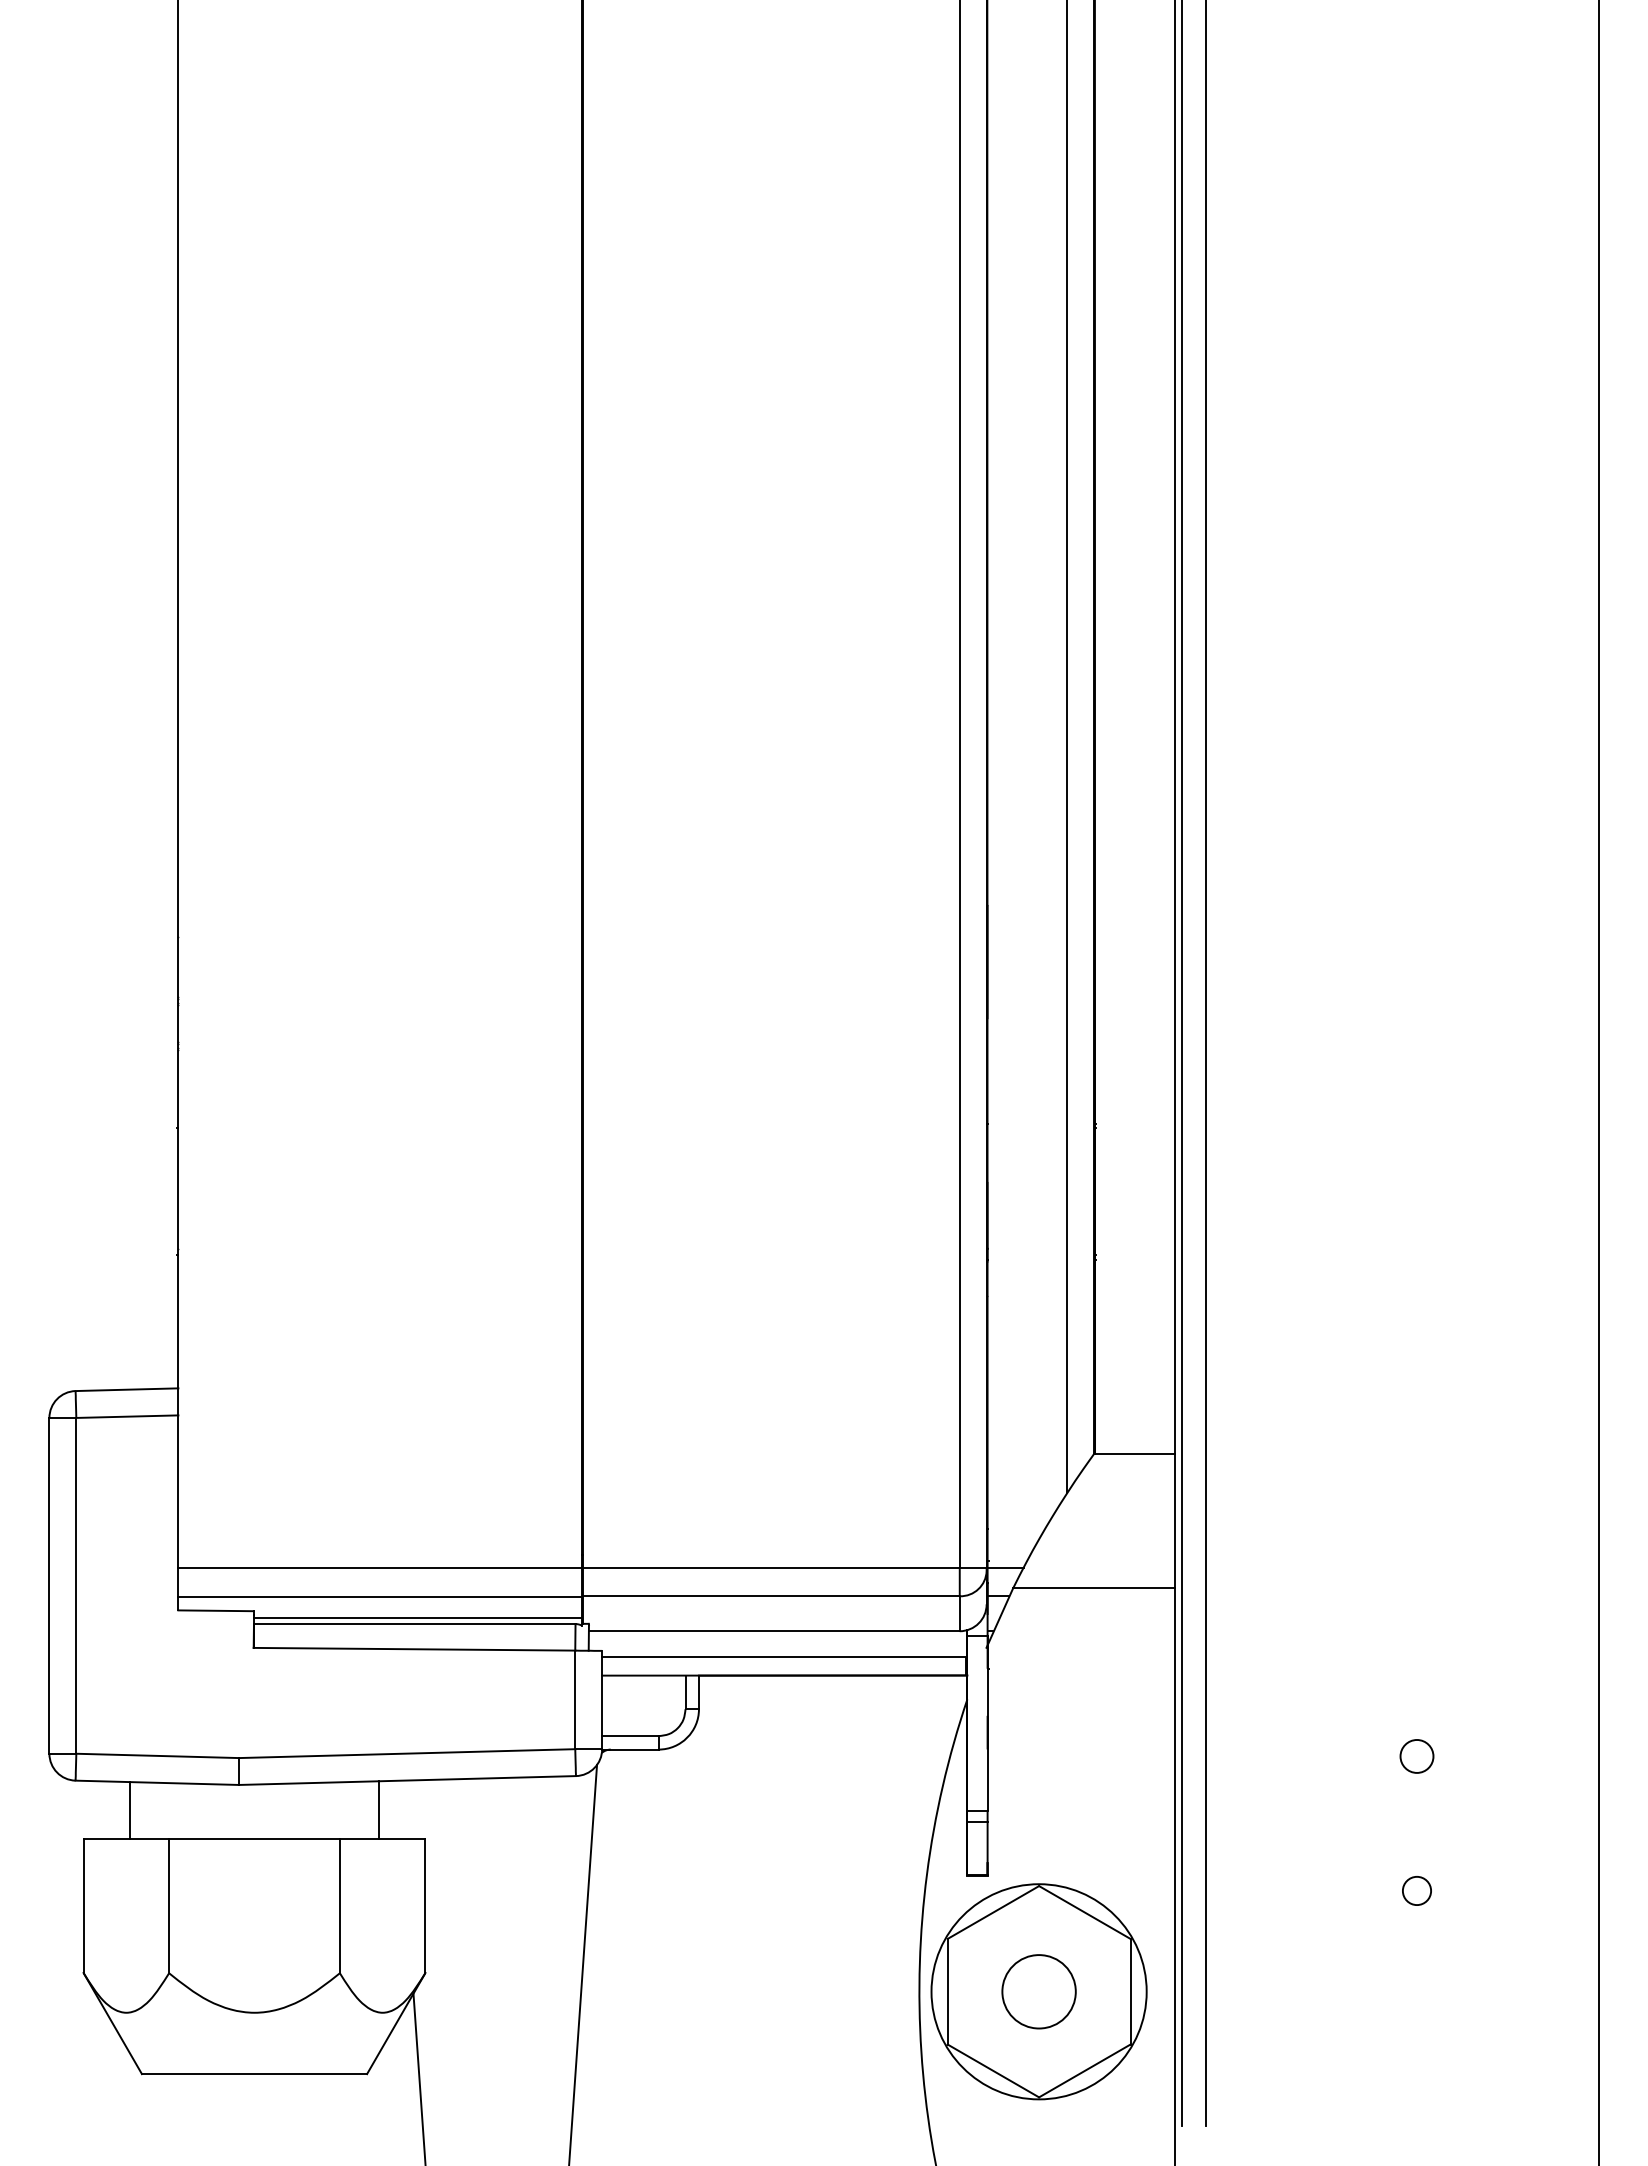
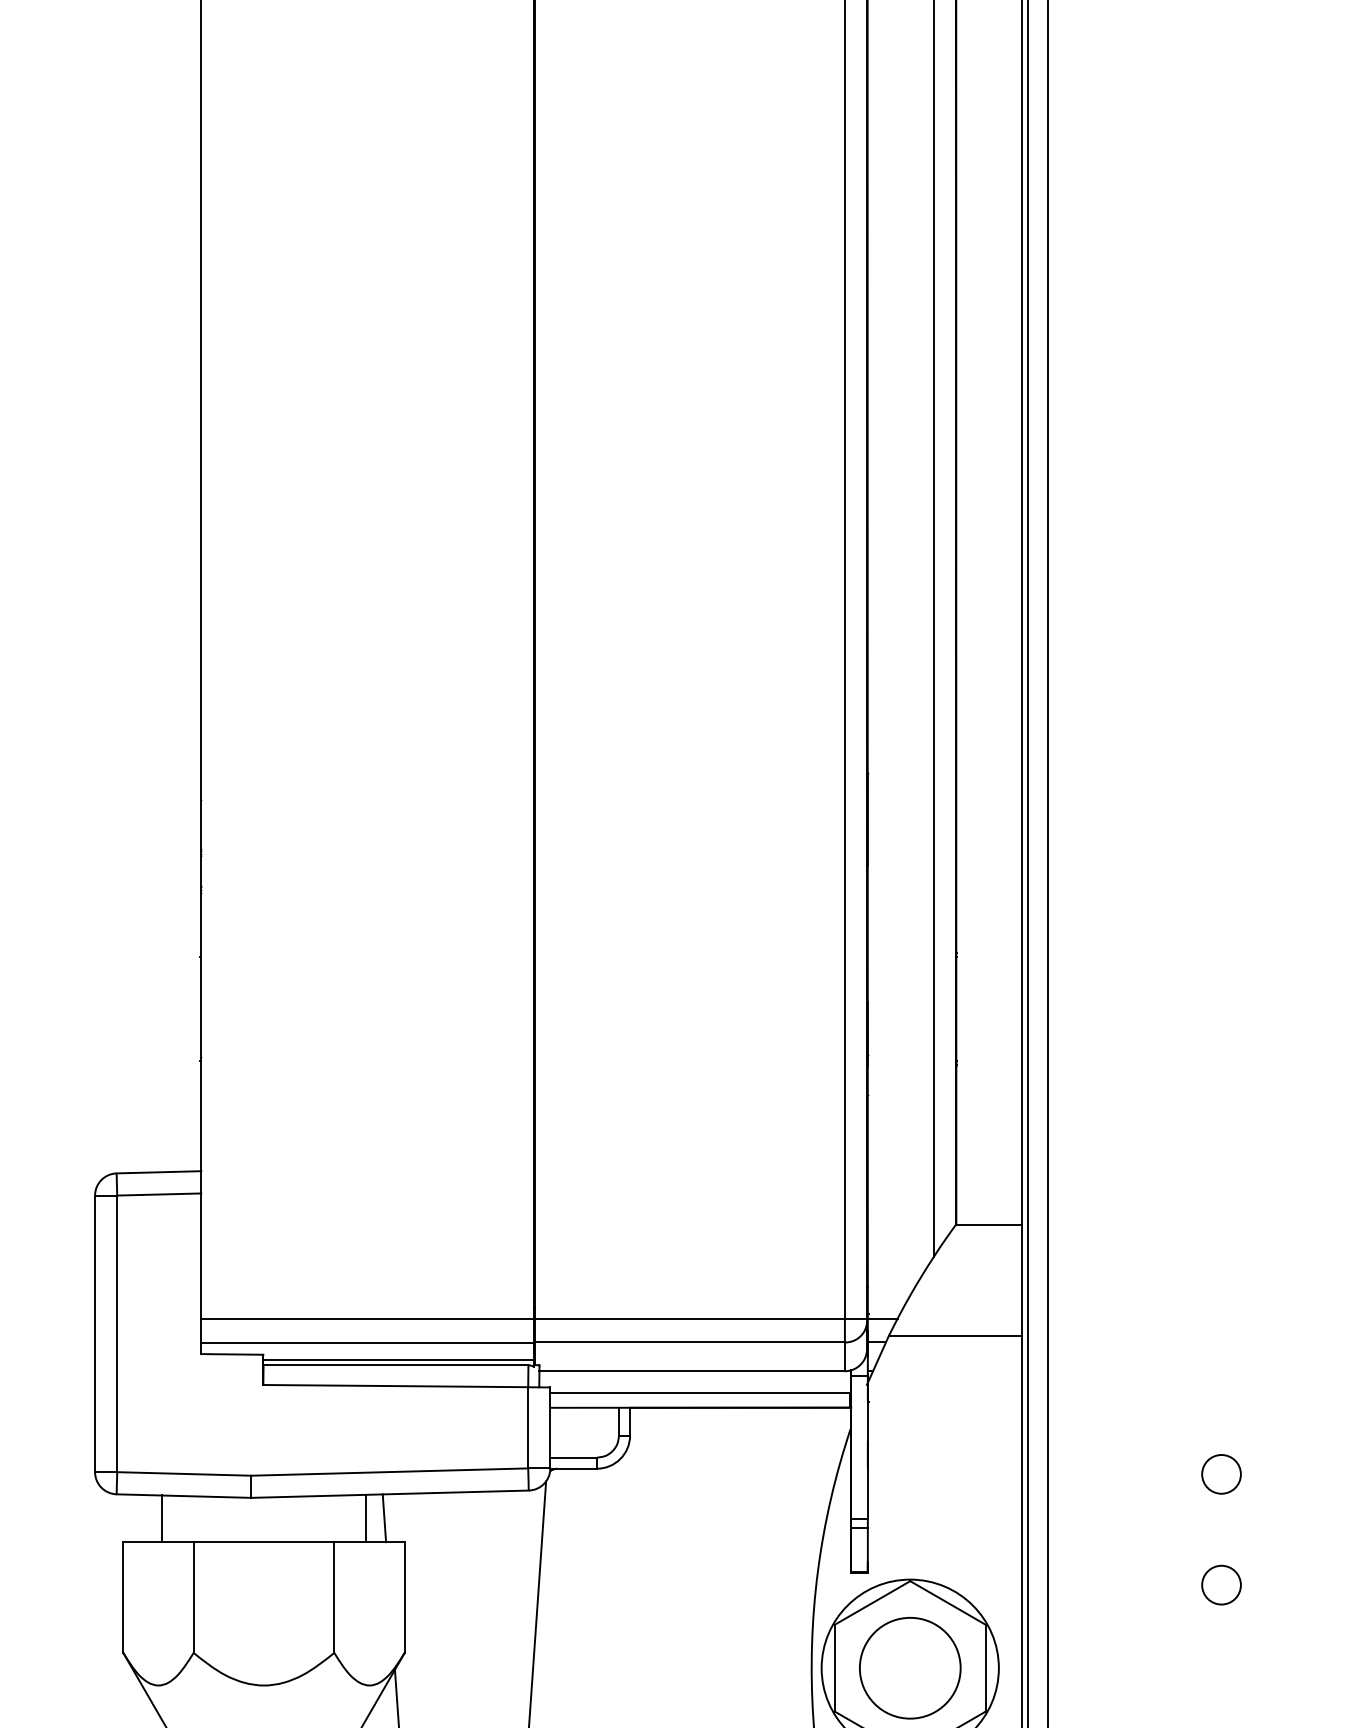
circle: (1416, 1756) -> (1221, 1474), size x1.43
line: (400, 1809) -> (384, 1518), added
circle: (1416, 1890) -> (1221, 1584), size x1.67
circle: (1038, 1991) -> (909, 1667), size x1.67

